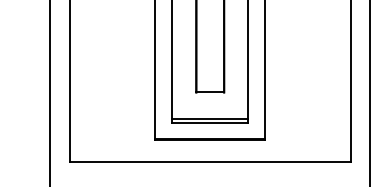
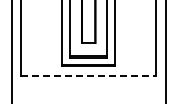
line: (209, 162) -> (88, 76), solid -> dashed

